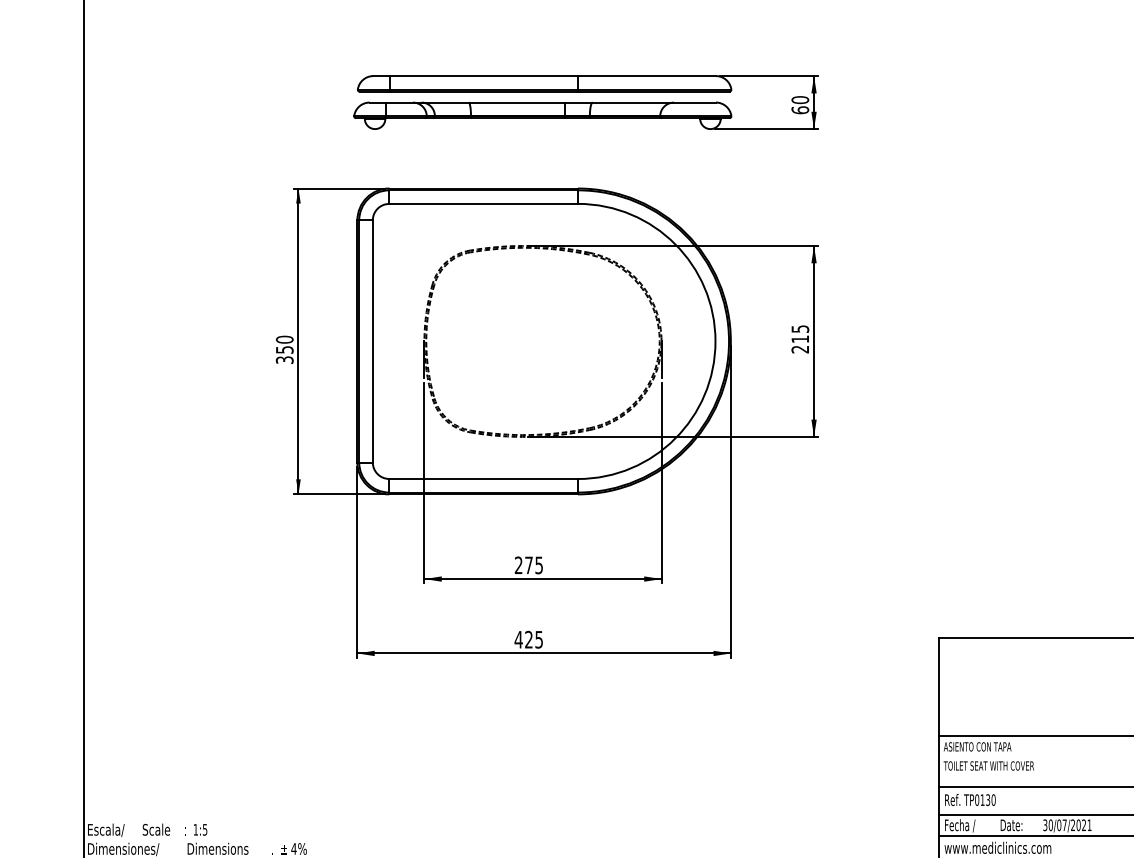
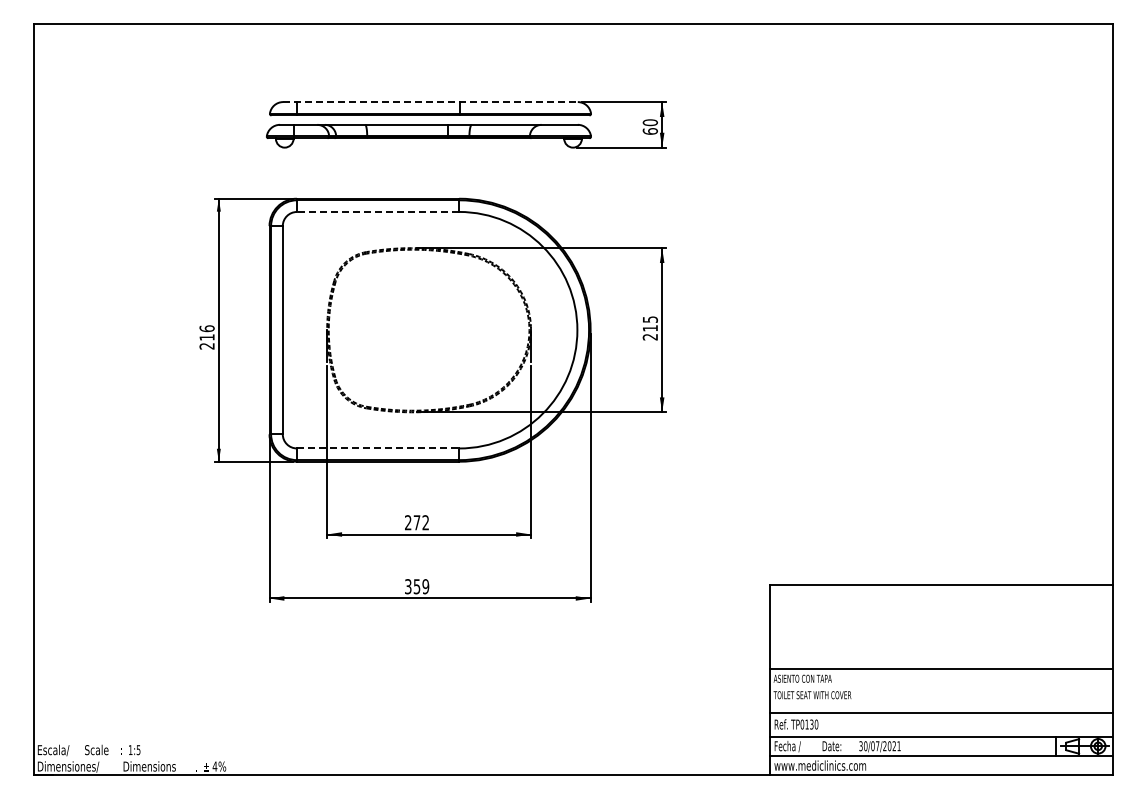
line: (544, 76) -> (430, 102), solid -> dashed
line: (482, 204) -> (377, 212), solid -> dashed
text: (284, 349) -> (206, 337), 350 -> 216
line: (484, 479) -> (378, 448), solid -> dashed
text: (538, 565) -> (425, 522), 275 -> 272
text: (528, 639) -> (416, 586), 425 -> 359

